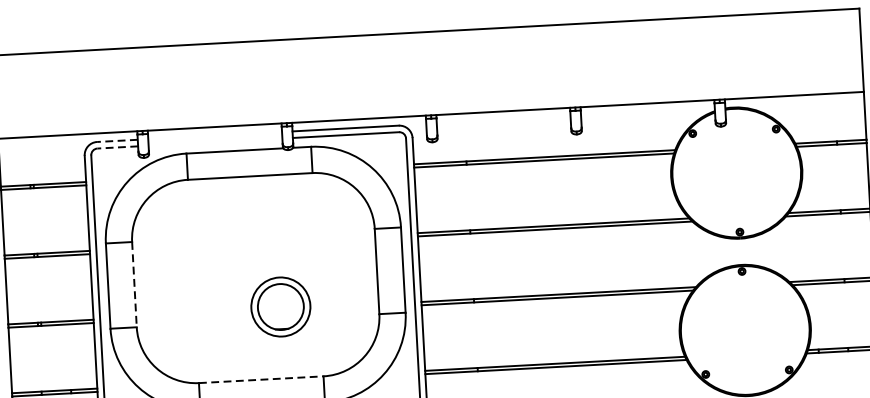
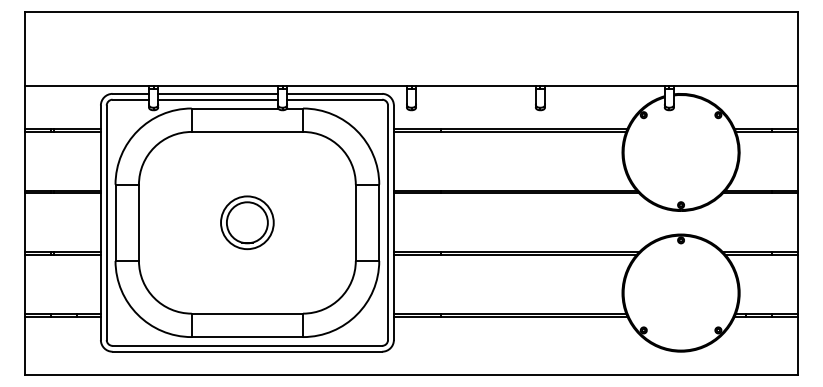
line: (214, 135) -> (217, 93), added
line: (117, 140) -> (130, 93), dashed -> solid
line: (214, 141) -> (217, 99), added
line: (117, 147) -> (130, 99), dashed -> solid
line: (133, 285) -> (138, 223), dashed -> solid
part: (280, 306) -> (247, 222), moved
line: (261, 379) -> (247, 313), dashed -> solid

